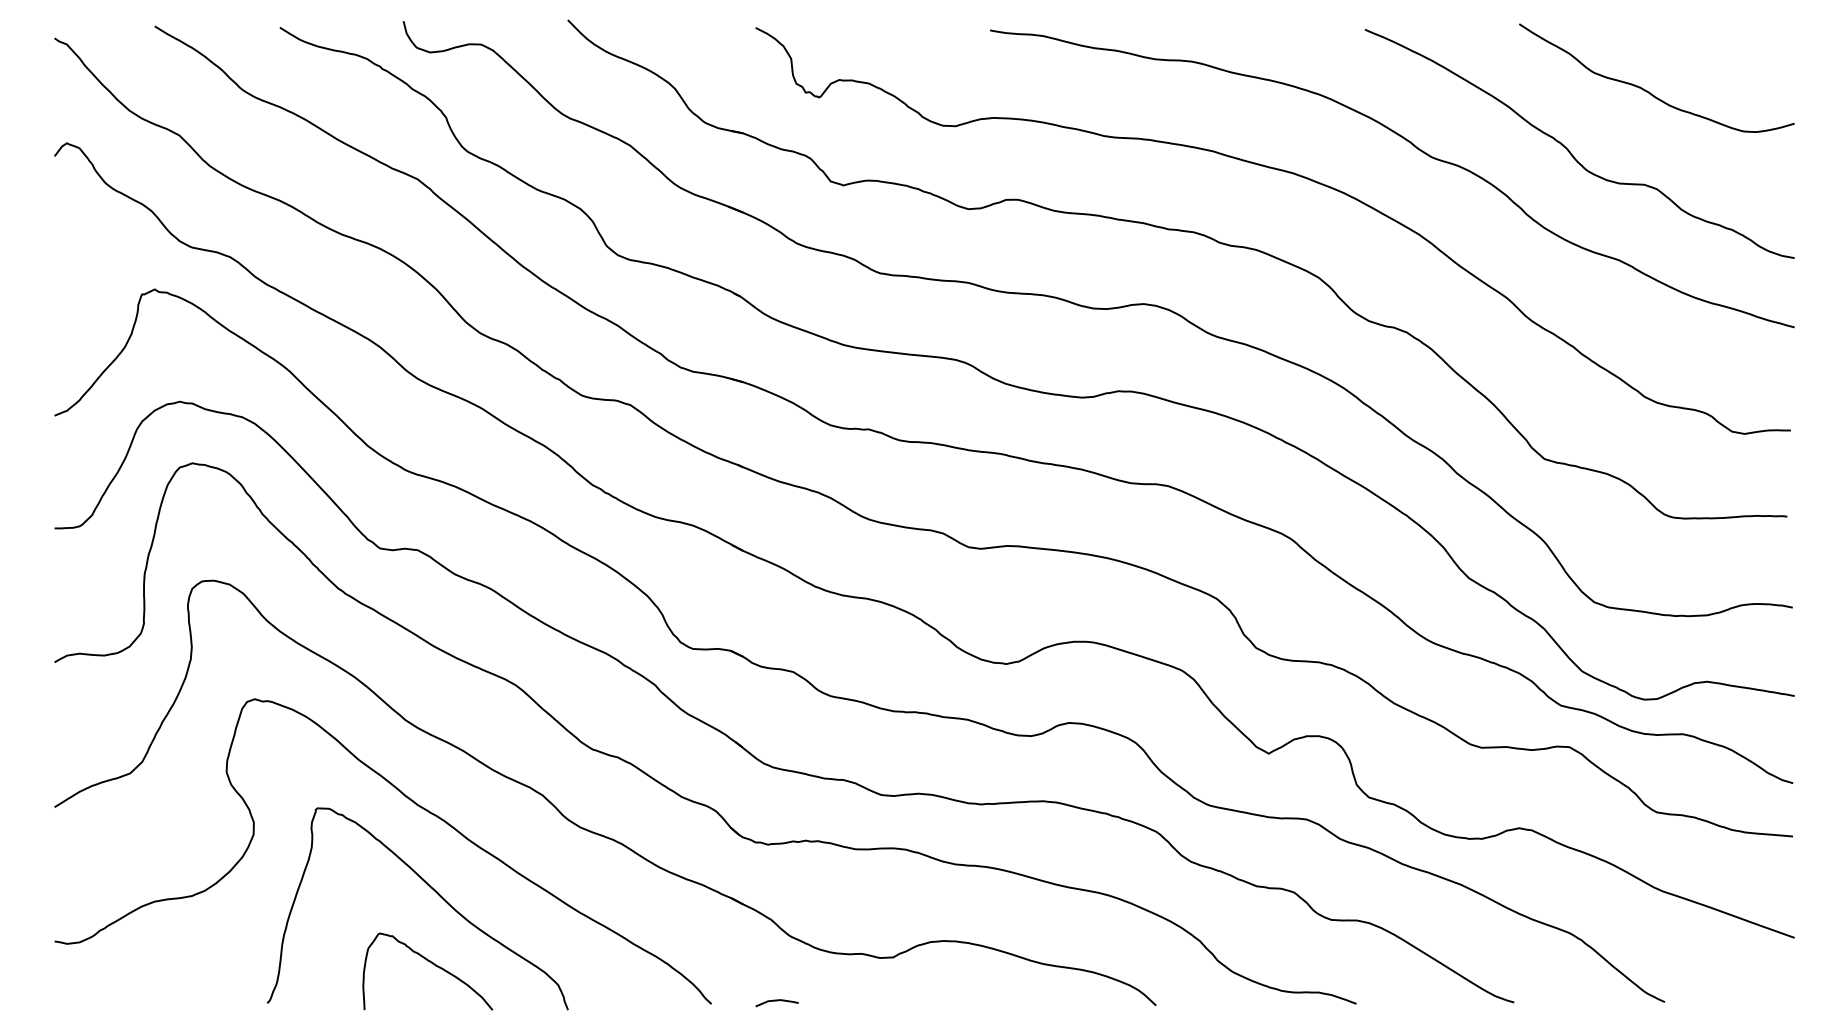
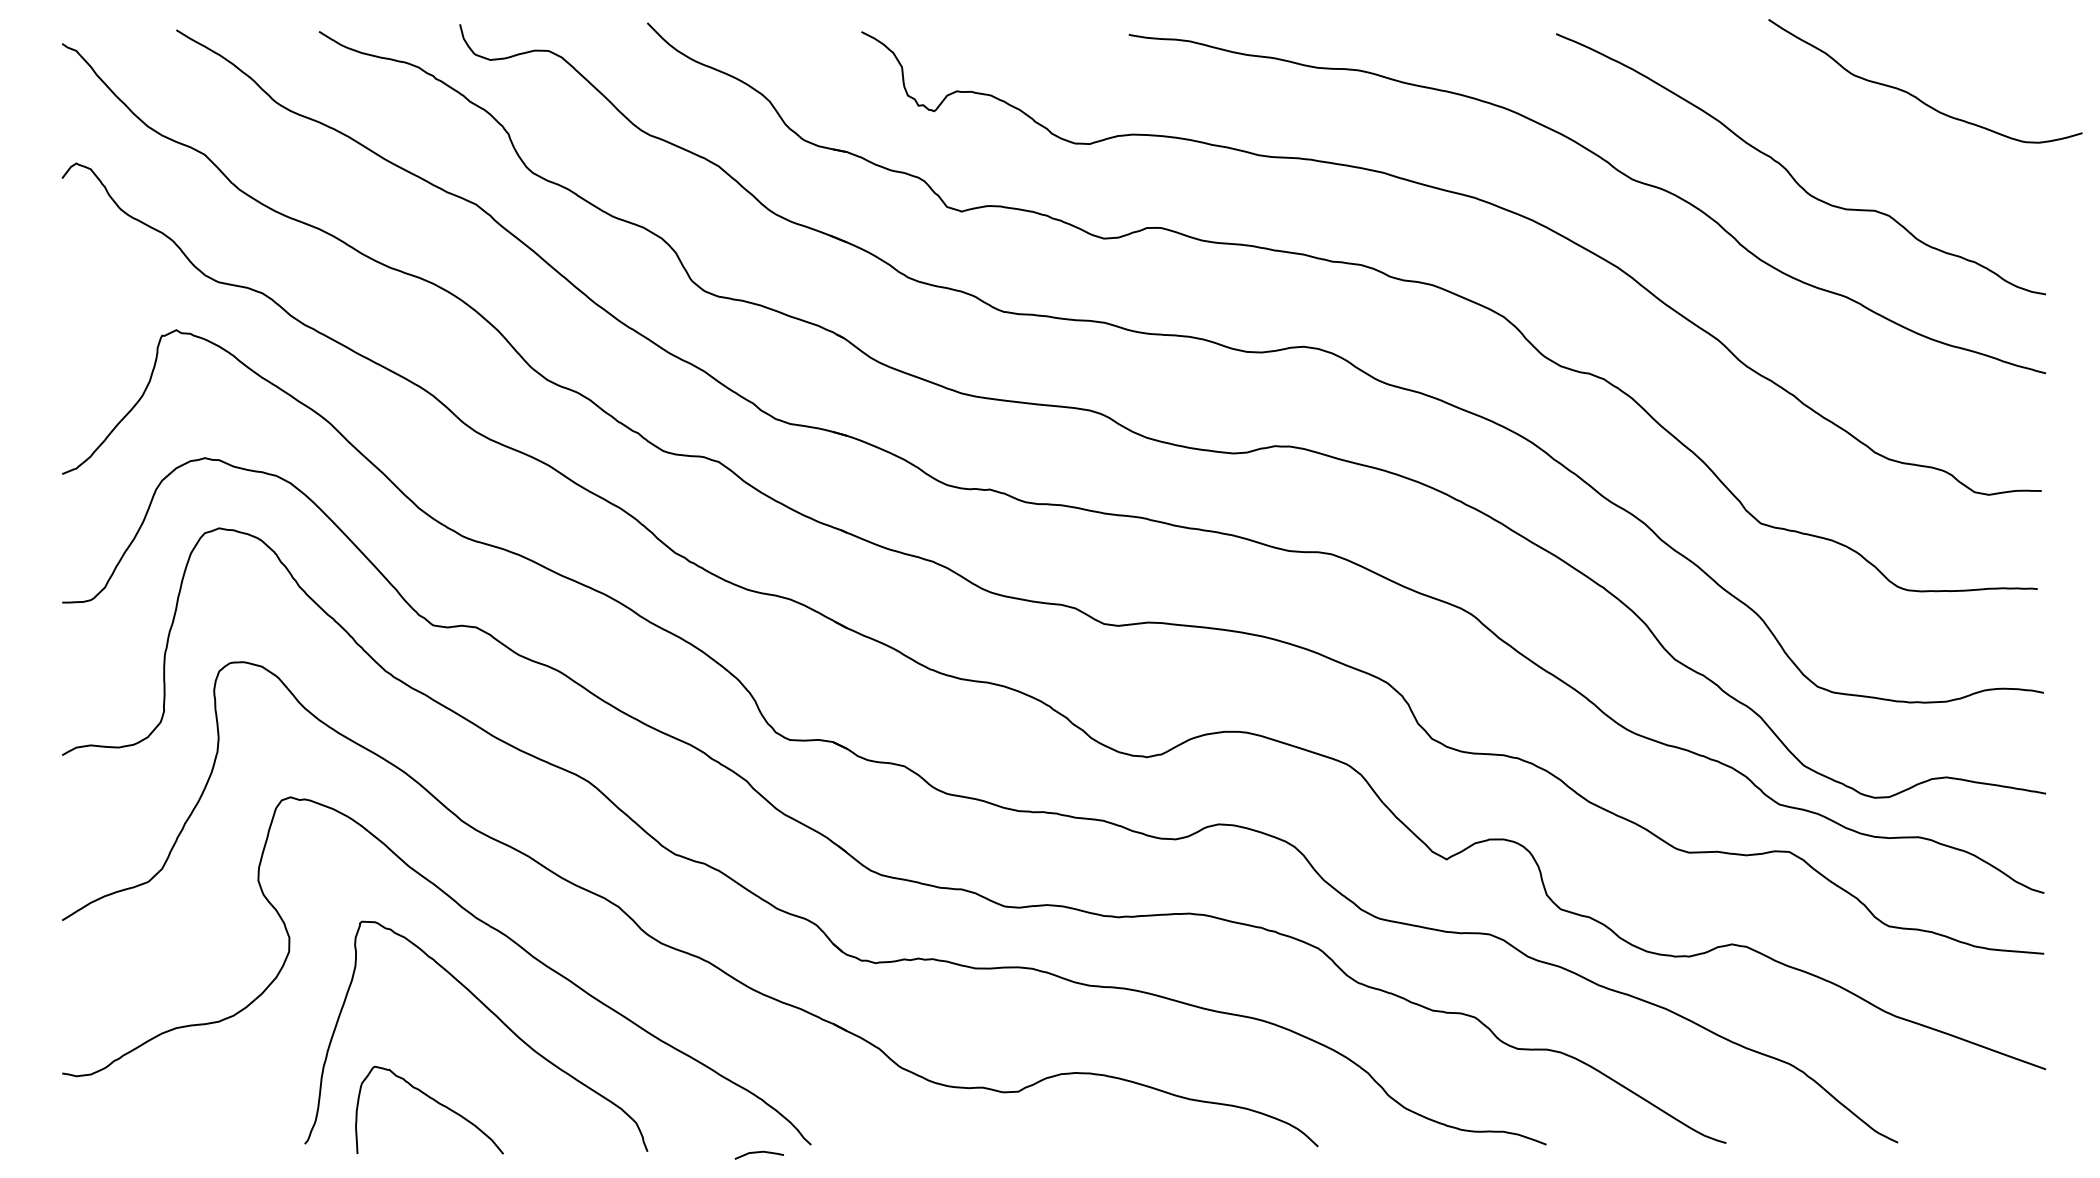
curve: (1649, 91) -> (1917, 96), moved
curve: (432, 964) -> (434, 1102), moved
line: (776, 1001) -> (758, 1153), moved

